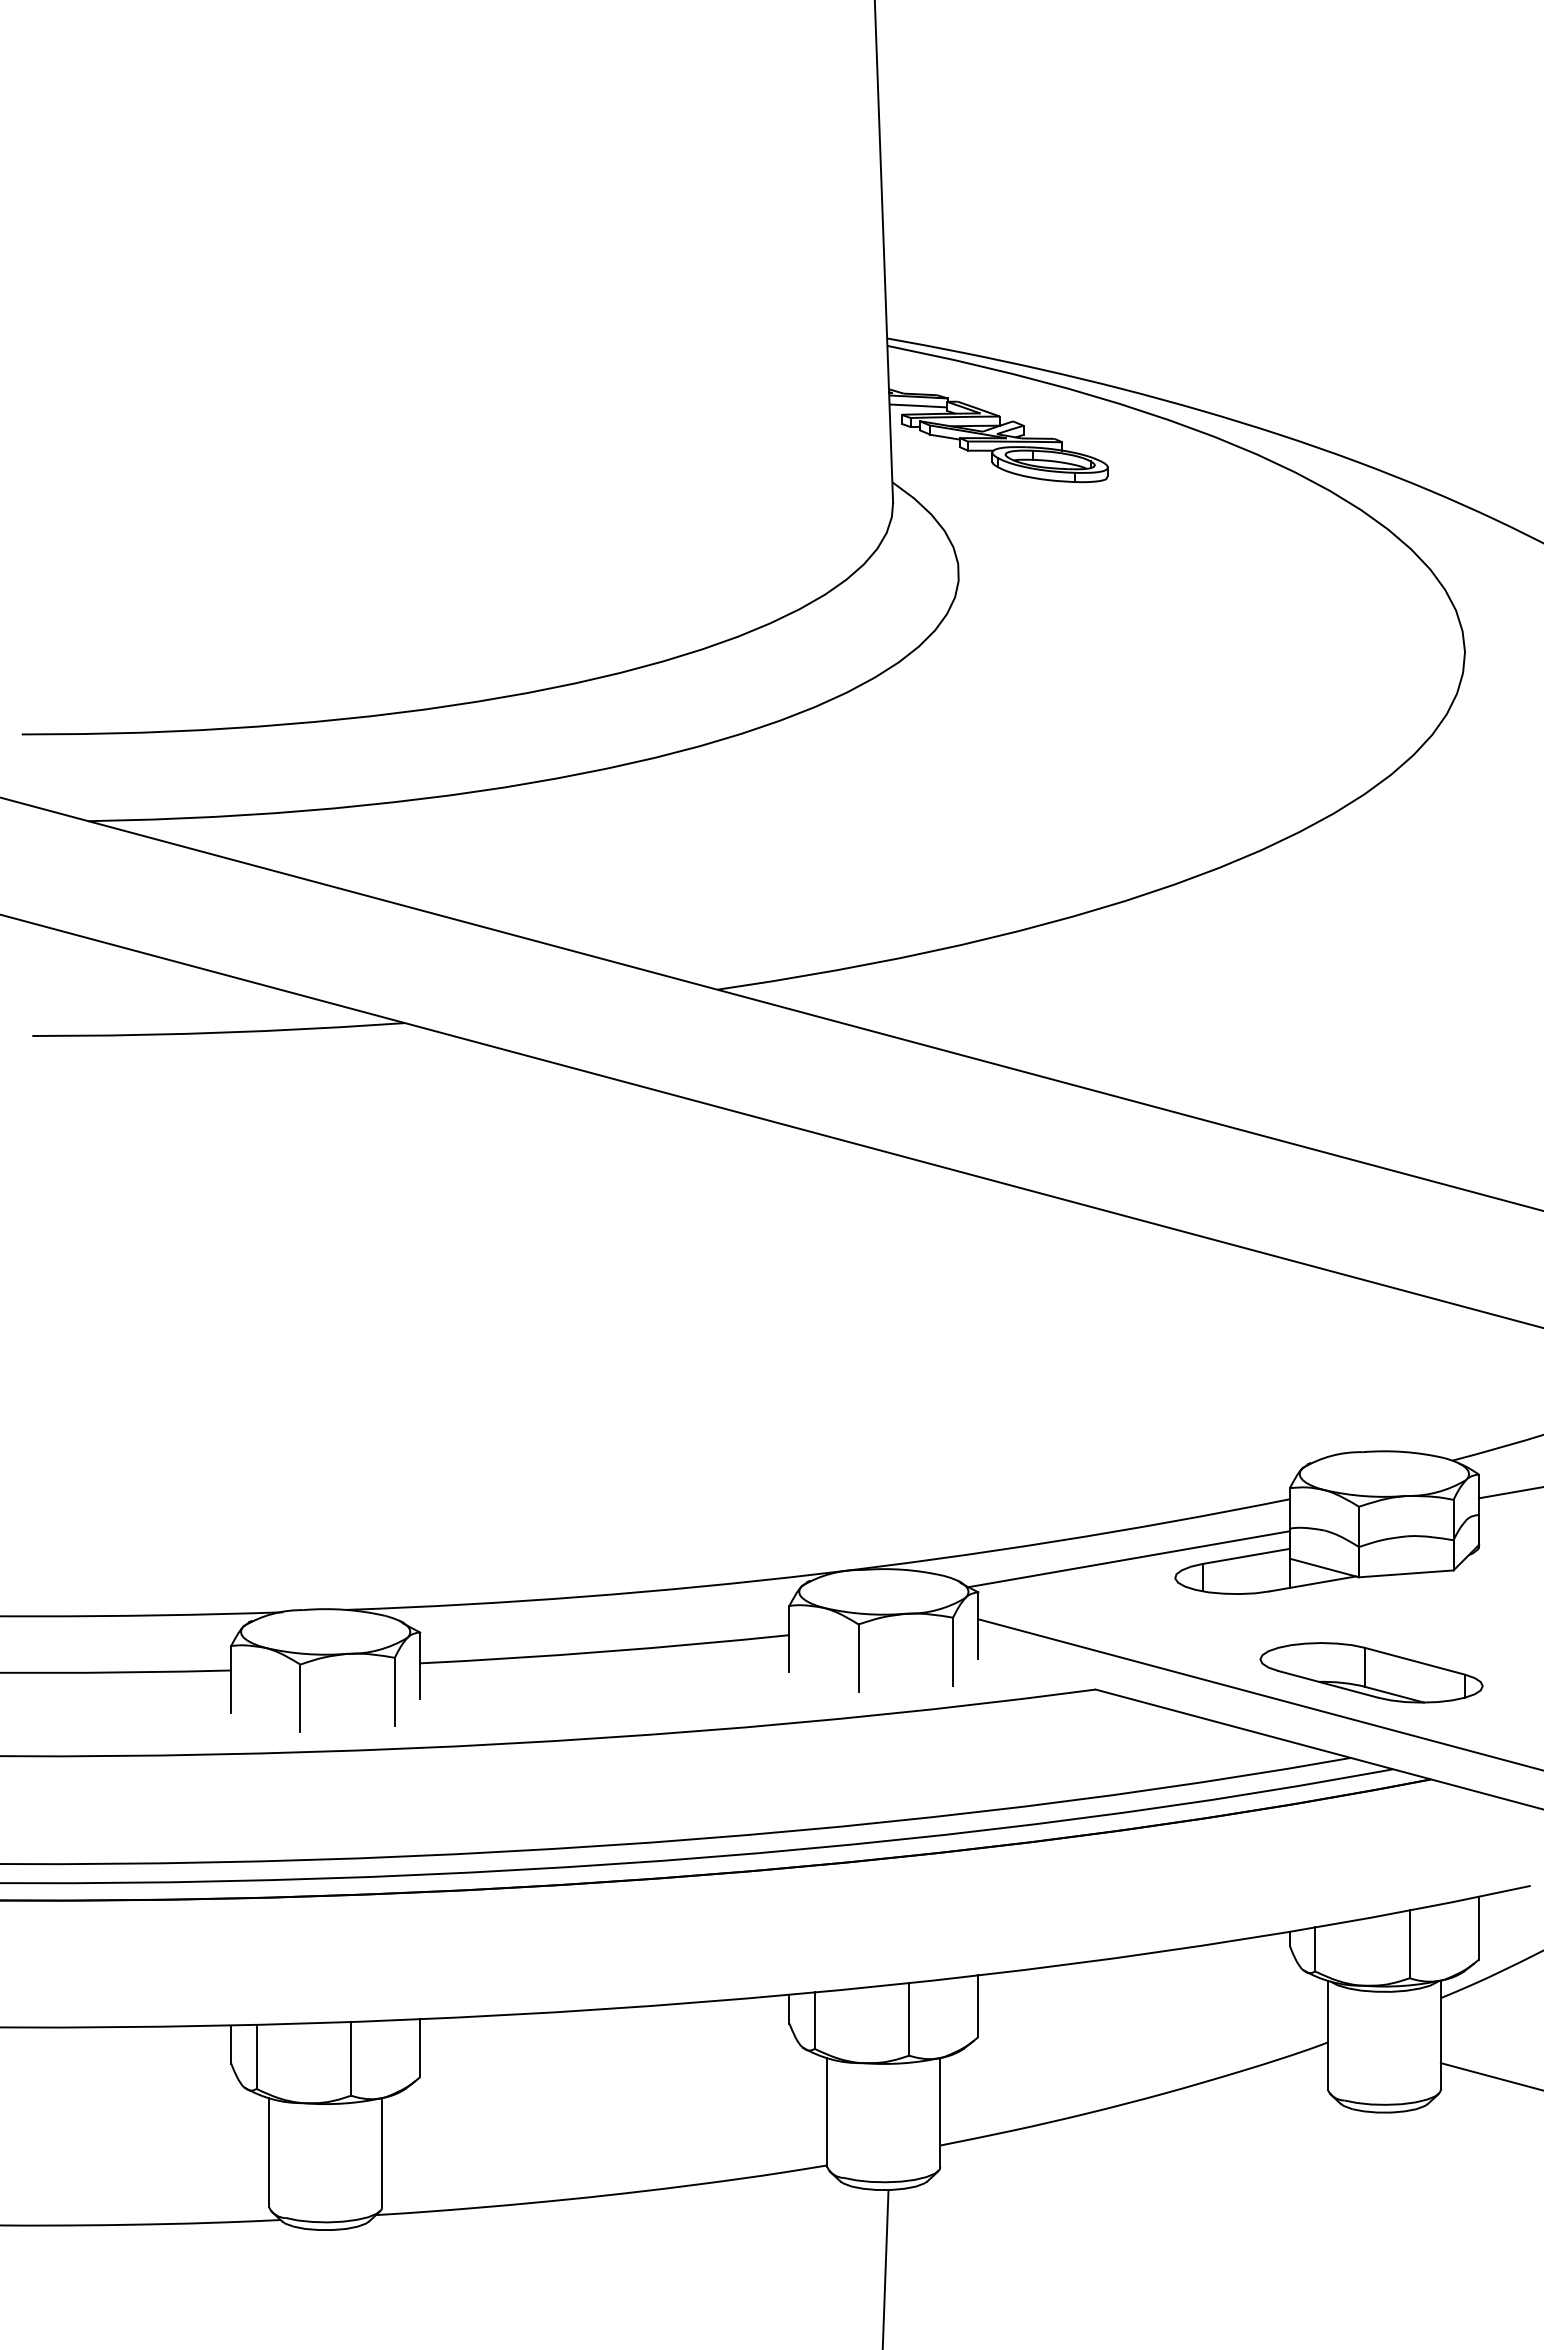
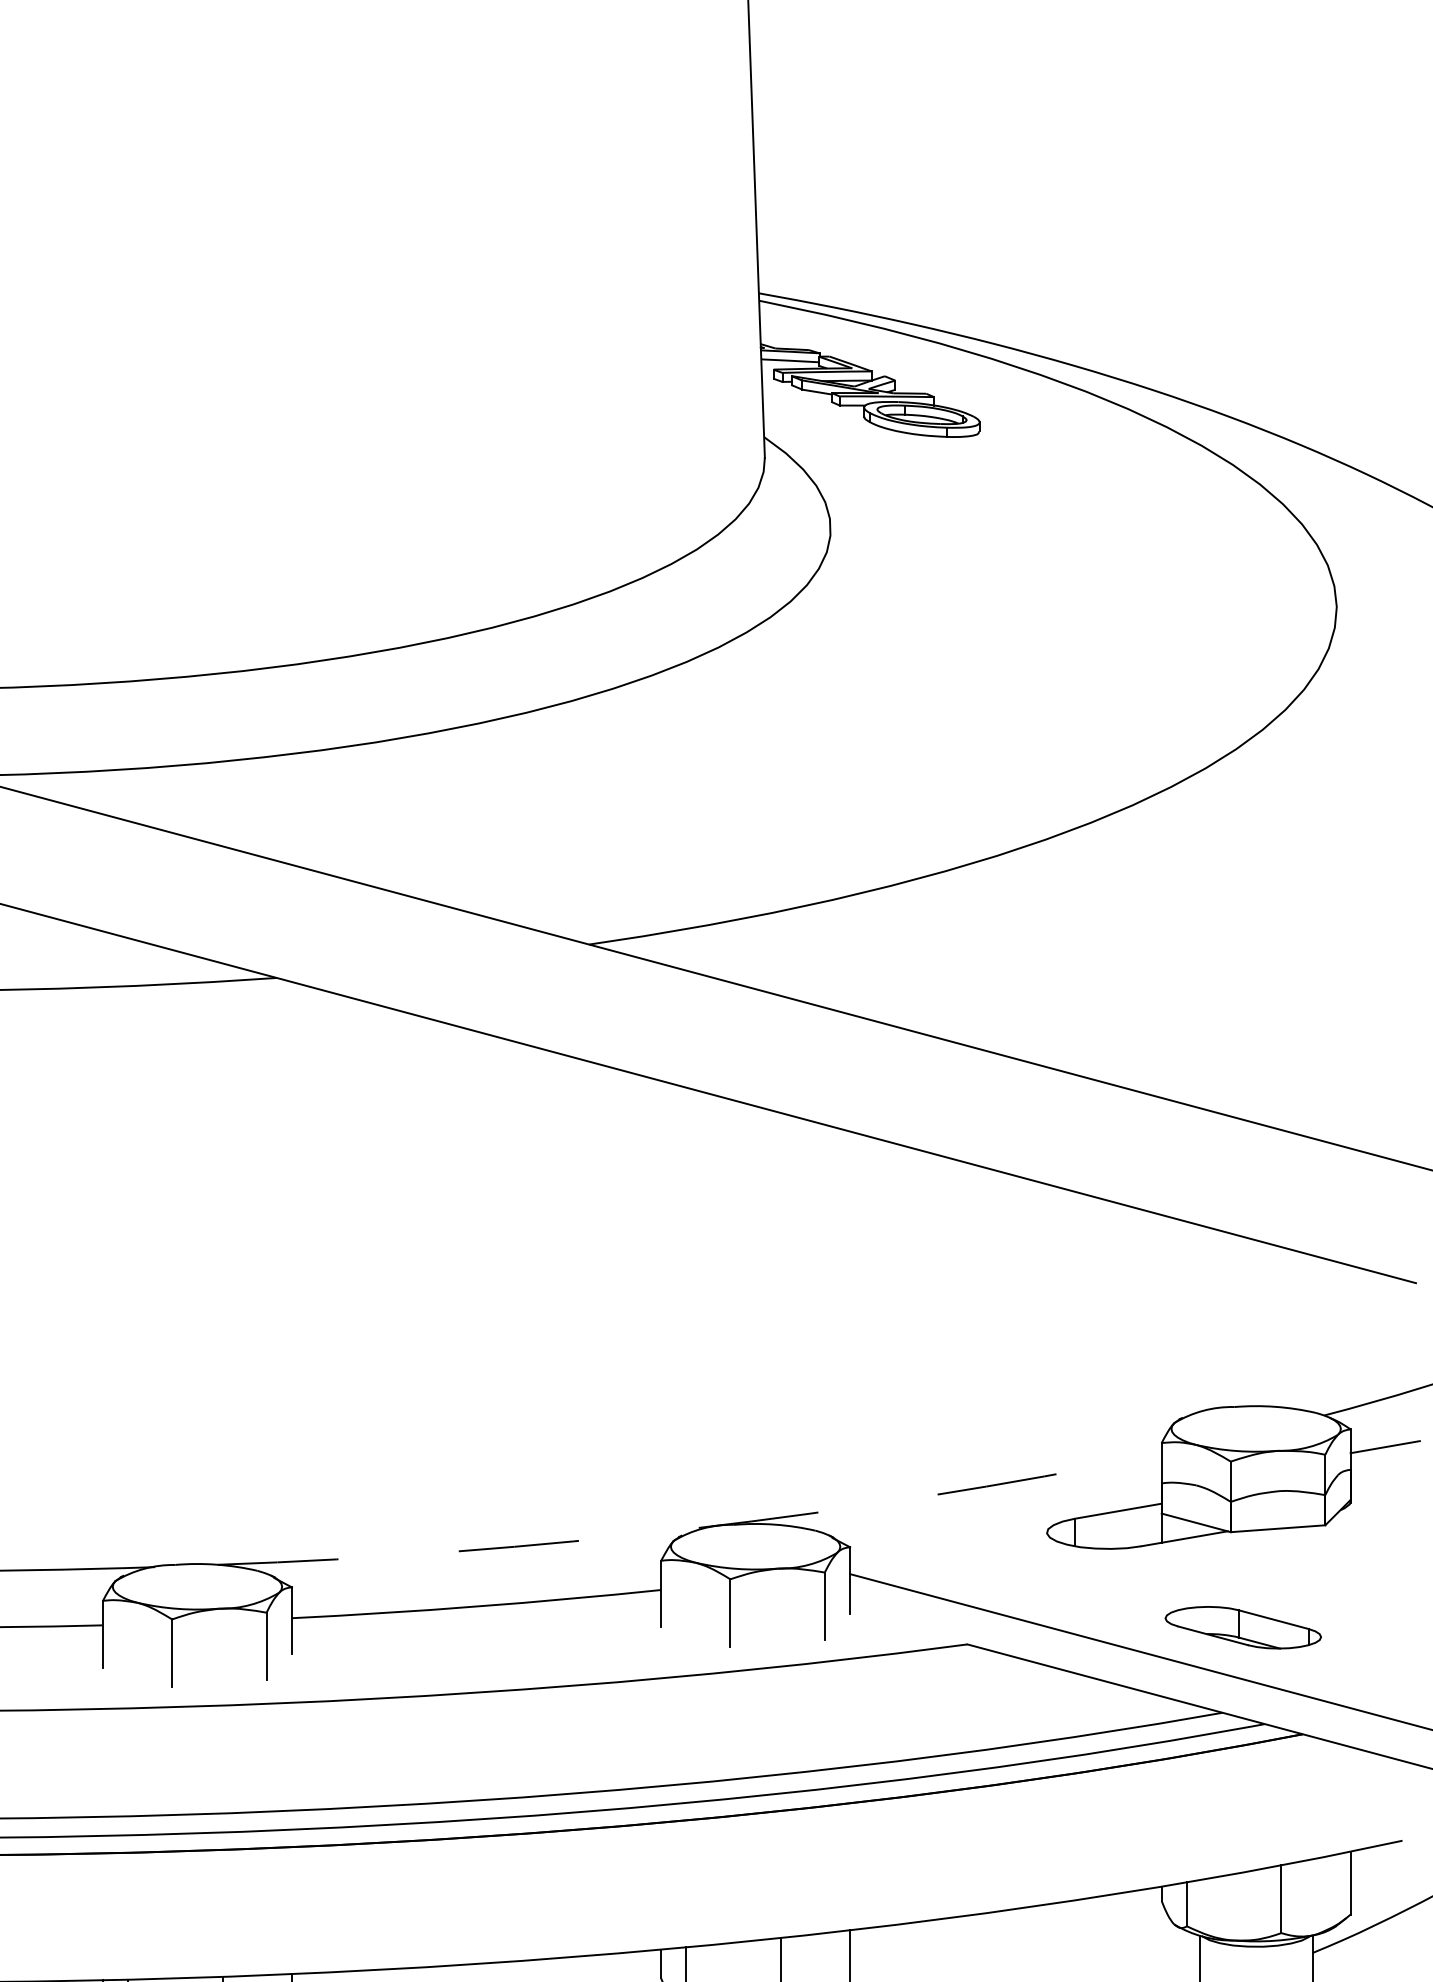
line: (1128, 1559) -> (1000, 1514), removed
arc: (820, 1573) -> (692, 1528), solid -> dashed
part: (1371, 1672) -> (1243, 1627), size x0.7

